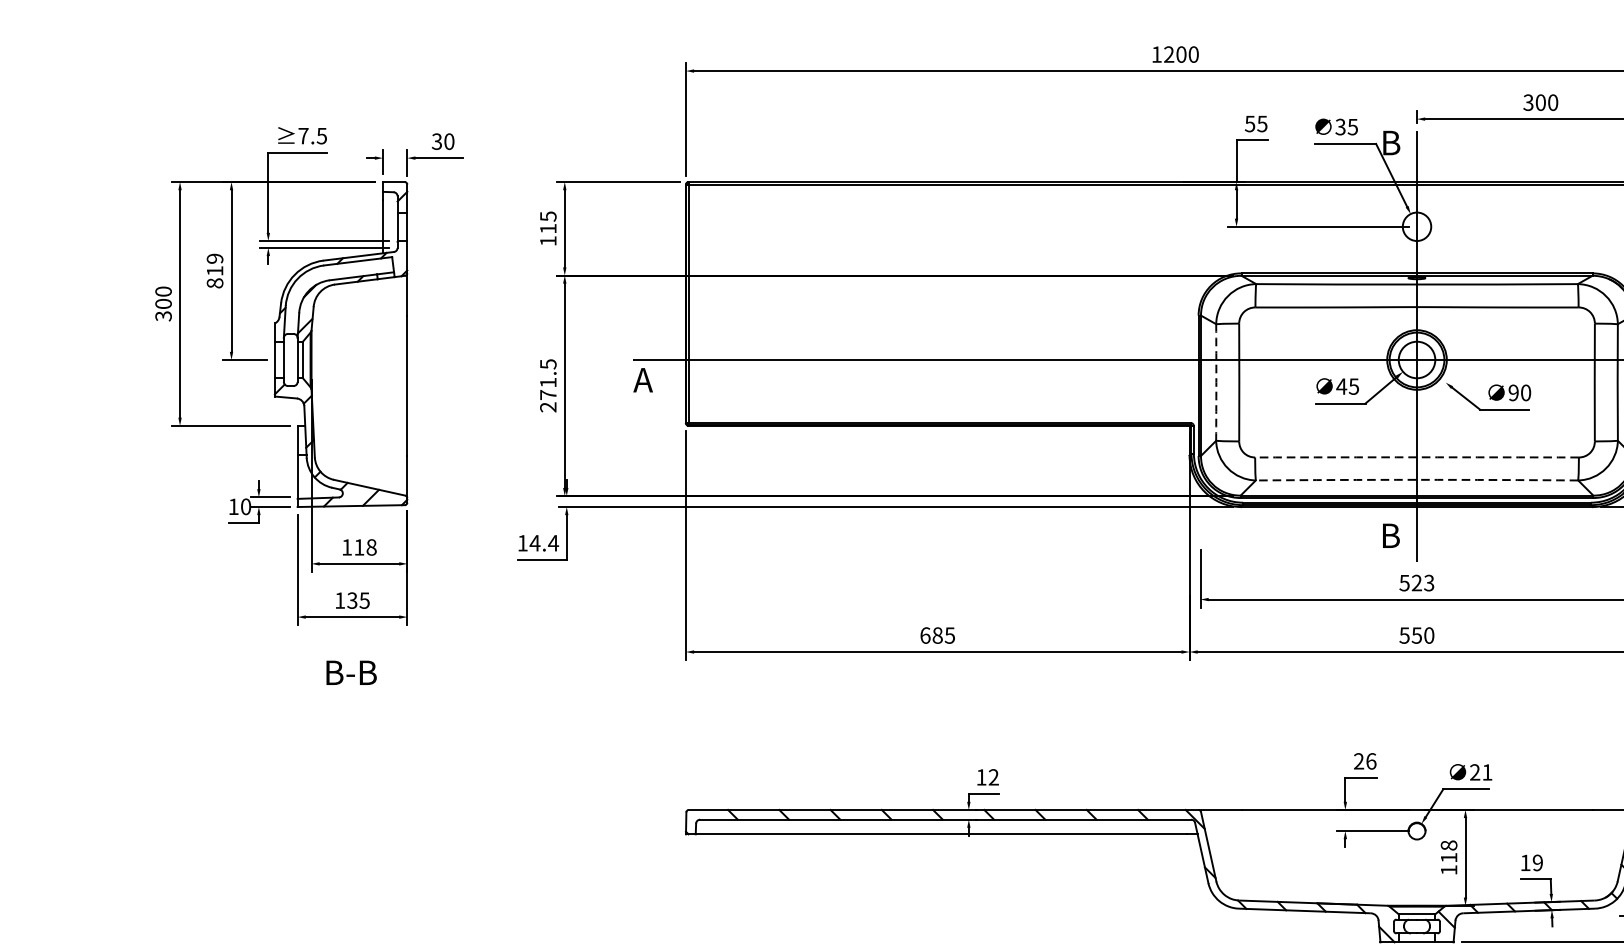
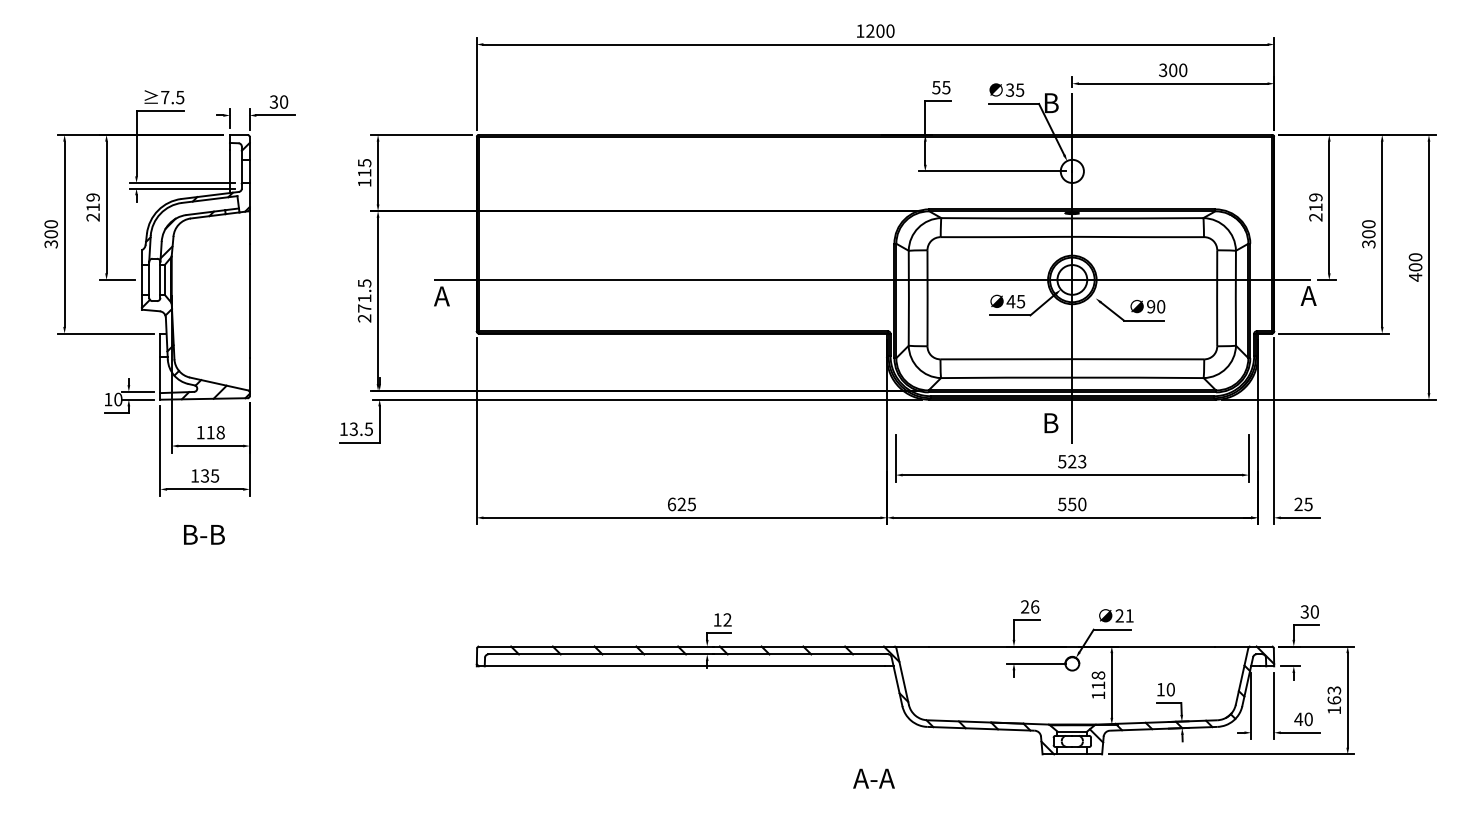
text: (214, 283) -> (92, 217), 819 -> 219
arc: (1215, 382) -> (908, 298), dashed -> solid
arc: (1417, 457) -> (1072, 359), dashed -> solid
arc: (1417, 479) -> (1072, 377), dashed -> solid
text: (544, 542) -> (361, 428), 14.4 -> 13.5
text: (937, 635) -> (681, 504), 685 -> 625
text: (1537, 862) -> (1170, 689), 19 -> 10

